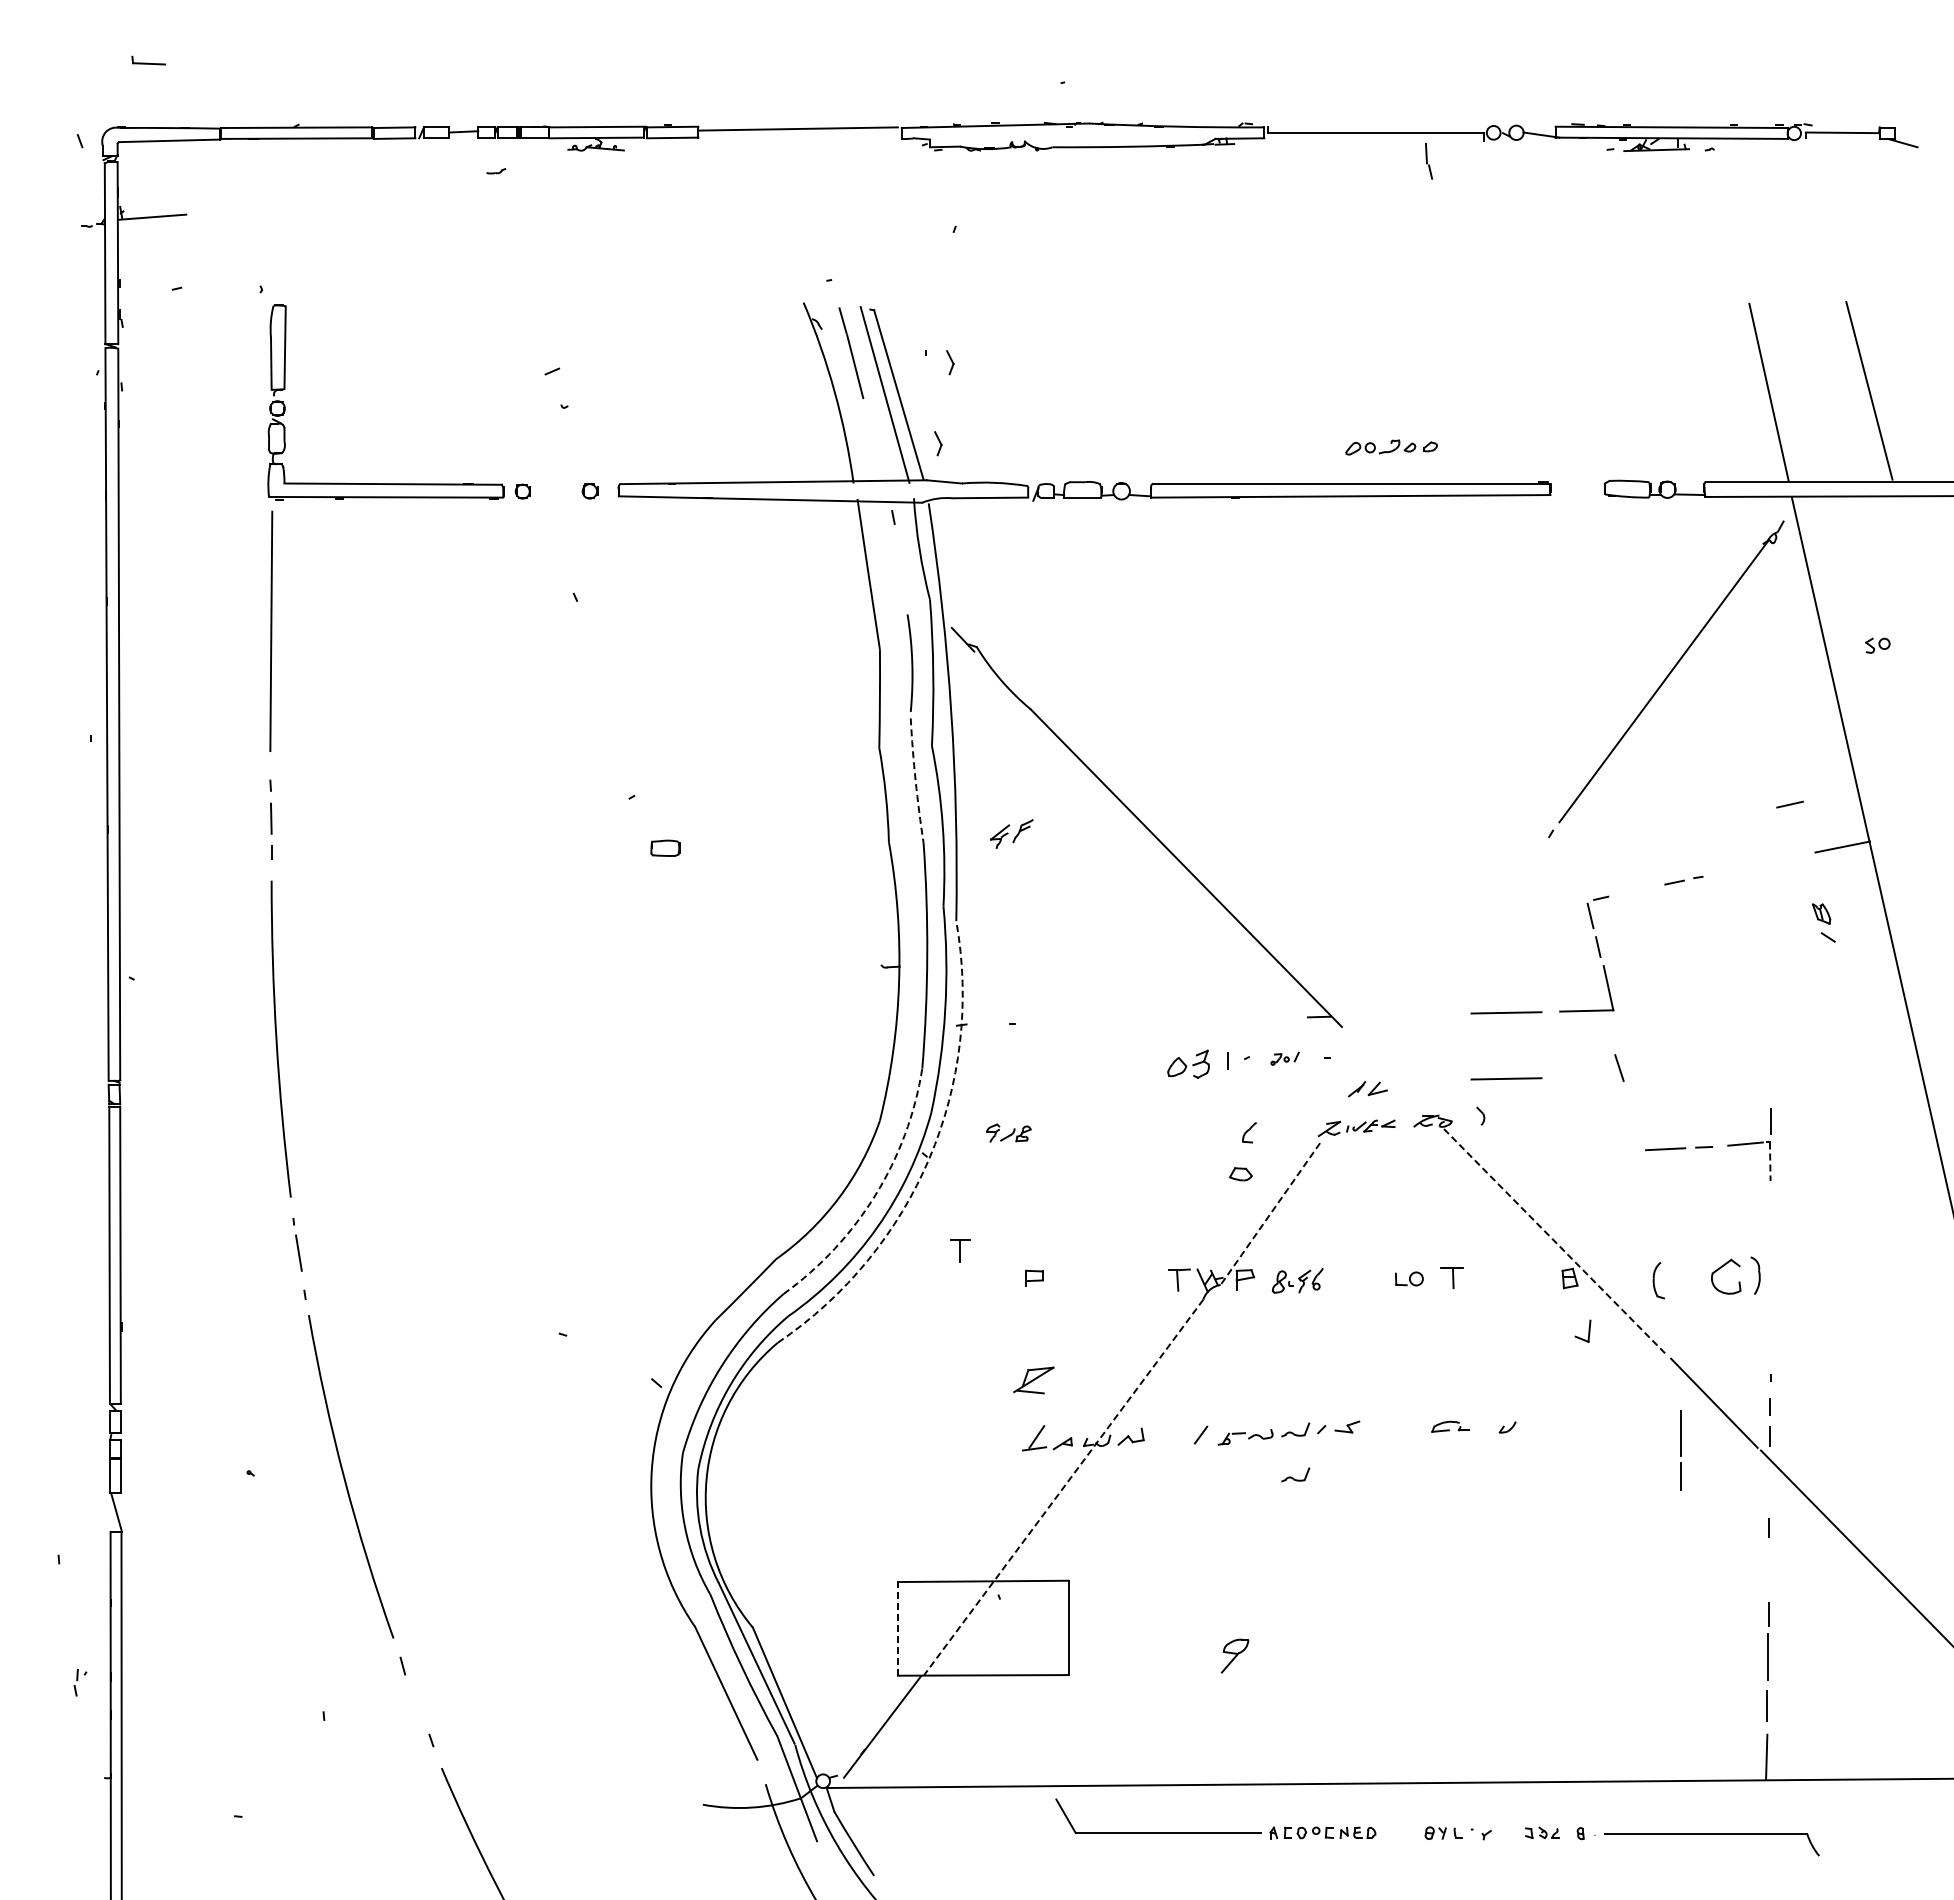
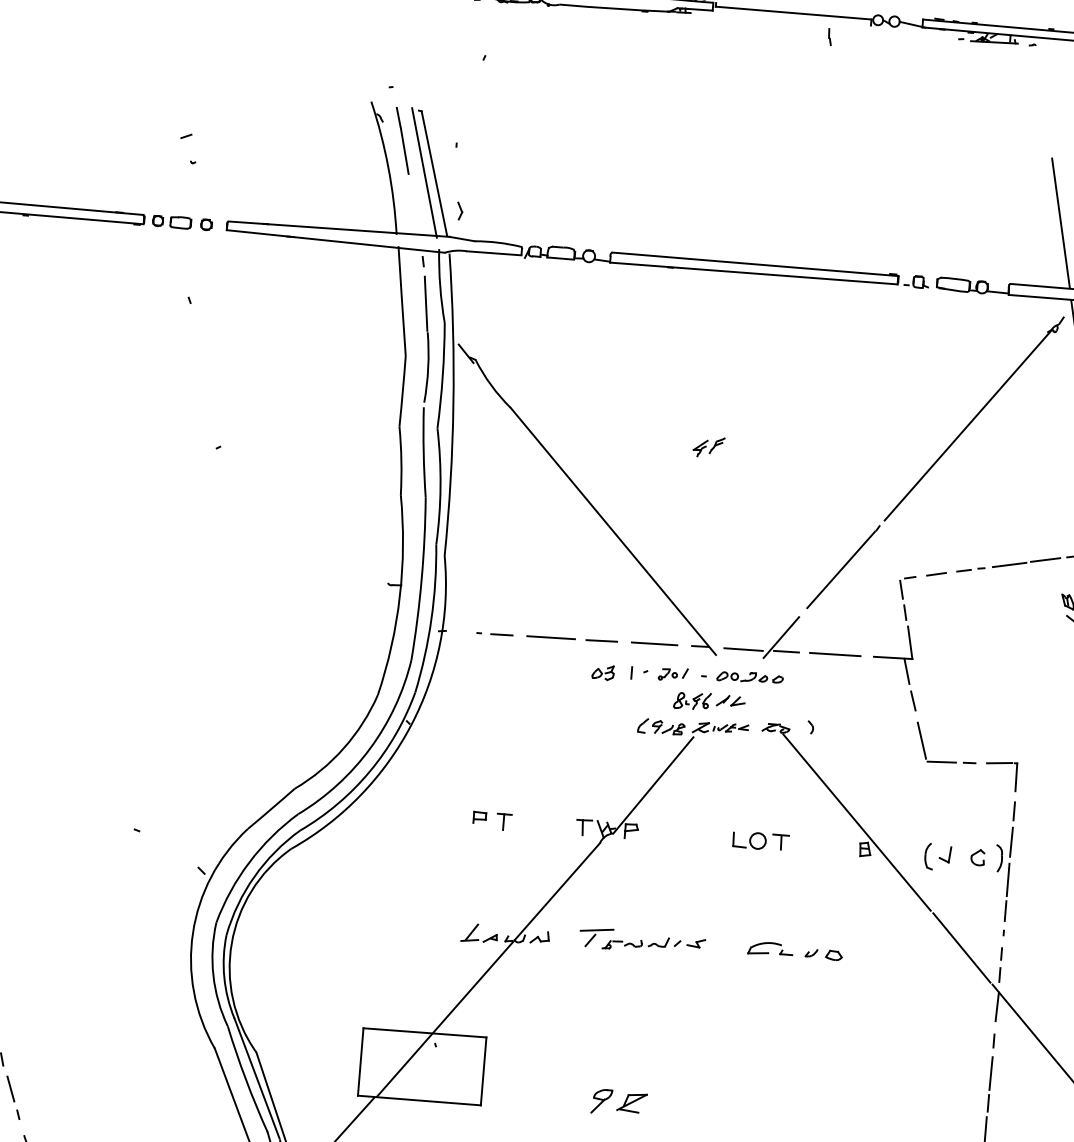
part: (1429, 161) -> (830, 37), size x0.62
part: (950, 362) -> (473, 153), removed
part: (1391, 447) -> (750, 677), moved
part: (1576, 489) -> (916, 281), added
line: (901, 575) -> (425, 303), added
arc: (915, 780) -> (423, 452), dashed -> solid
line: (1789, 804) -> (936, 574), moved
part: (1011, 833) -> (708, 446), moved
part: (665, 847) -> (180, 222), moved
line: (1785, 858) -> (1045, 559), added
line: (1736, 869) -> (1009, 564), added
line: (1504, 894) -> (840, 569), added
part: (1420, 1006) -> (773, 644), added
line: (1255, 1018) -> (654, 643), added
line: (1182, 1020) -> (601, 640), added
line: (1112, 1021) -> (551, 637), added
line: (1043, 1023) -> (501, 634), added
line: (1607, 1027) -> (907, 671), added
part: (1284, 1058) -> (672, 674), size x1.43
part: (1187, 1063) -> (602, 672), size x0.71
line: (1506, 1078) -> (831, 701), removed
line: (1635, 1121) -> (921, 740), added
line: (1770, 1121) -> (1013, 811), moved
part: (1008, 1132) -> (668, 727), moved
arc: (929, 1158) -> (411, 725), dashed -> solid
line: (1770, 1162) -> (1016, 777), dashed -> solid
part: (1240, 1174) -> (833, 955), moved
arc: (875, 1195) -> (370, 748), dashed -> solid
line: (1270, 1214) -> (653, 785), dashed -> solid
line: (1555, 1242) -> (856, 822), dashed -> solid
part: (960, 1250) -> (504, 822), moved
line: (1770, 1251) -> (1011, 841), added
part: (1726, 1276) -> (978, 857), size x0.62
part: (1409, 1278) -> (749, 840), size x1.67
part: (1297, 1280) -> (692, 700), moved
part: (1582, 1330) -> (945, 853), moved
part: (1033, 1380) -> (631, 1102), moved
line: (1208, 1419) -> (596, 929), added
part: (1450, 1426) -> (770, 949), size x1.67
line: (1680, 1450) -> (1007, 892), moved
part: (1295, 1474) -> (656, 974), removed
line: (1769, 1480) -> (996, 1006), added
line: (1063, 1487) -> (488, 970), dashed -> solid
line: (1768, 1573) -> (990, 1073), added
line: (897, 1628) -> (360, 1061), dashed -> solid
line: (418, 1705) -> (11, 1088), added

